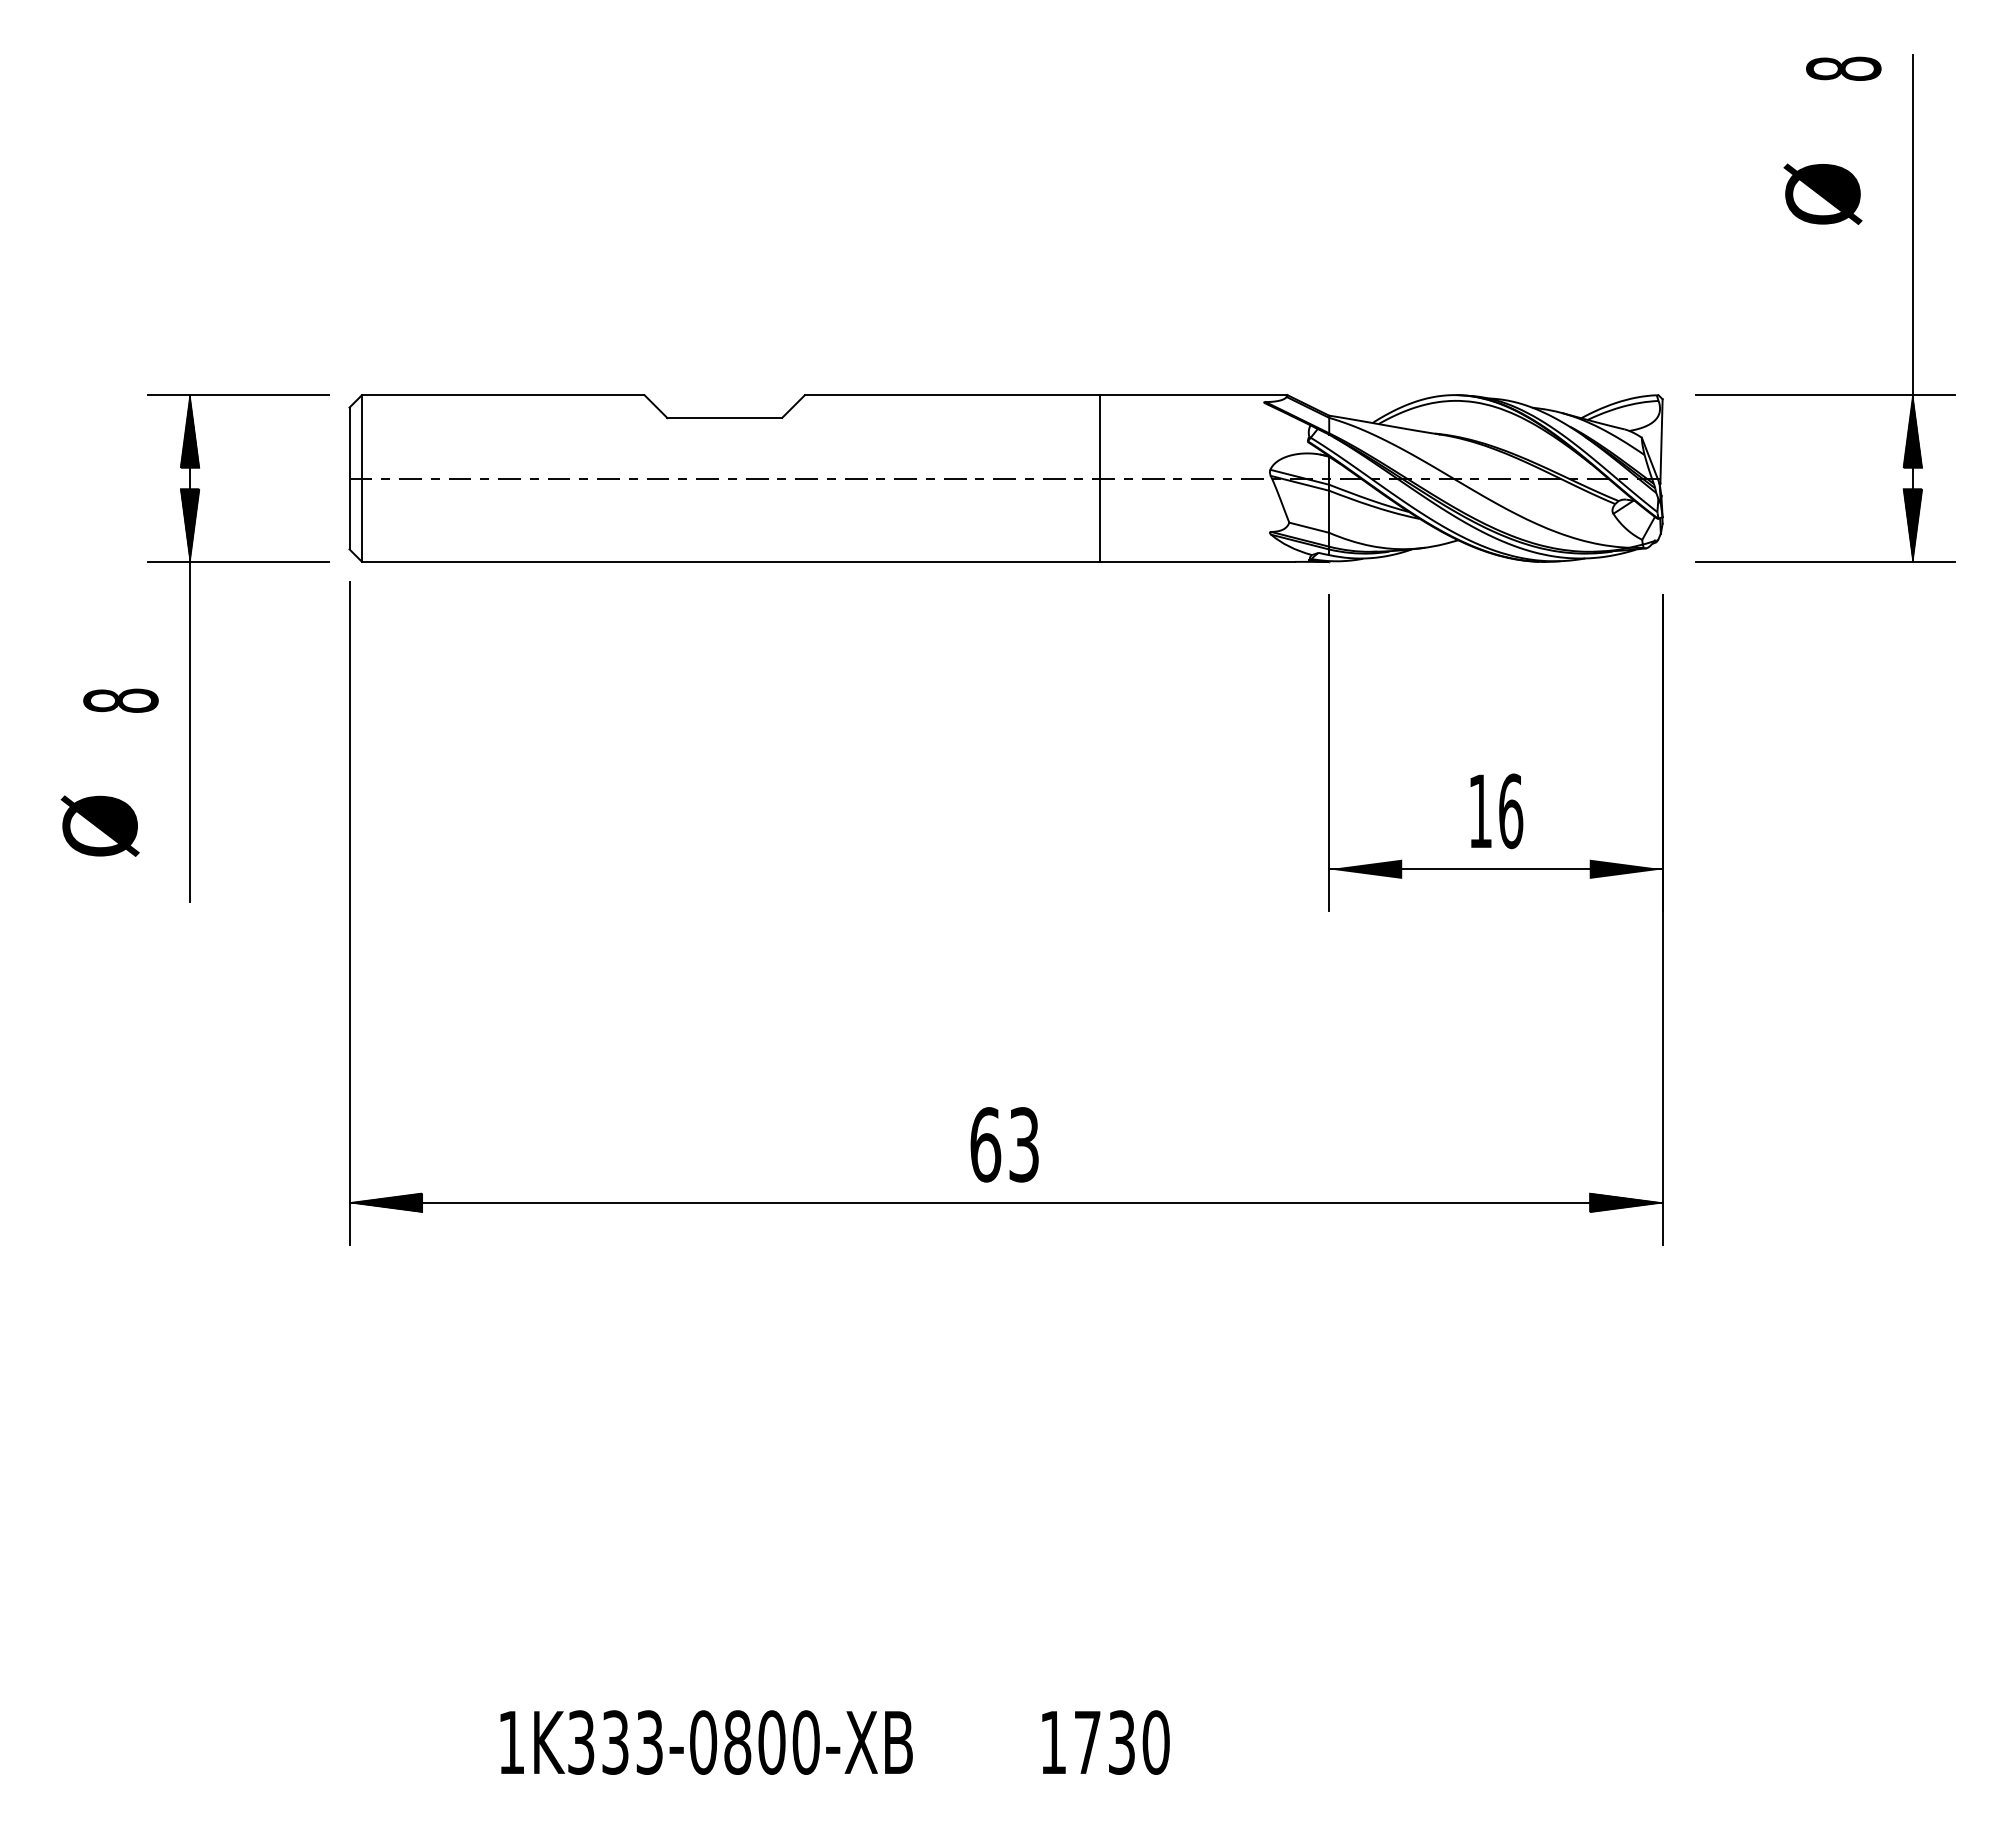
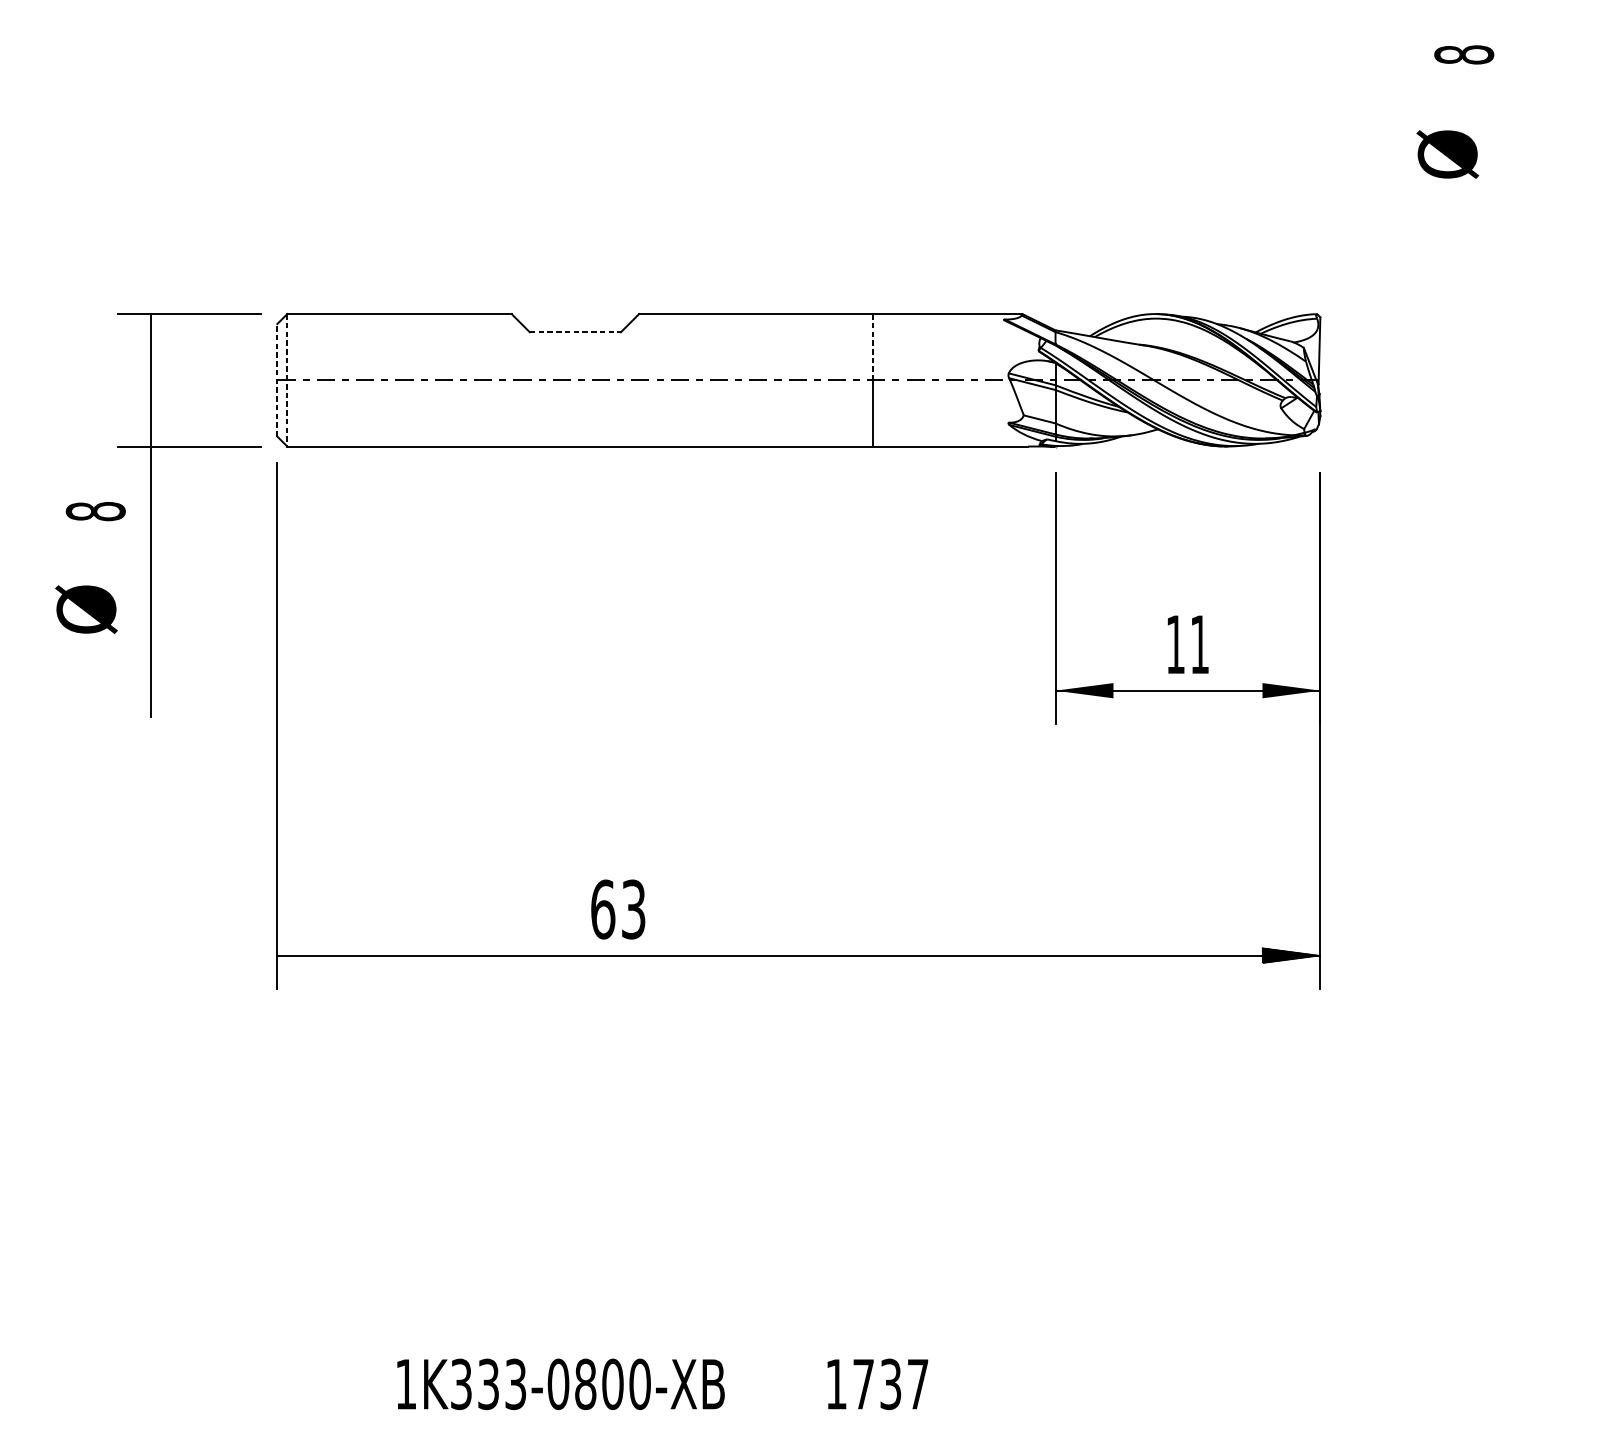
part: (1825, 394) -> (1449, 313), removed
line: (725, 418) -> (576, 332), solid -> dashed
hatch: (189, 431) -> (150, 342), removed
line: (1099, 436) -> (873, 346), solid -> dashed
line: (349, 478) -> (277, 380), solid -> dashed
line: (362, 479) -> (287, 381), solid -> dashed
hatch: (189, 524) -> (150, 416), removed
text: (120, 700) -> (95, 511), moved
text: (1511, 811) -> (1200, 644), 16 -> 11
text: (99, 825) -> (85, 609), moved
text: (1004, 1144) -> (618, 909), moved
hatch: (386, 1202) -> (306, 955), removed
text: (1155, 1742) -> (917, 1384), 1730 -> 1737

